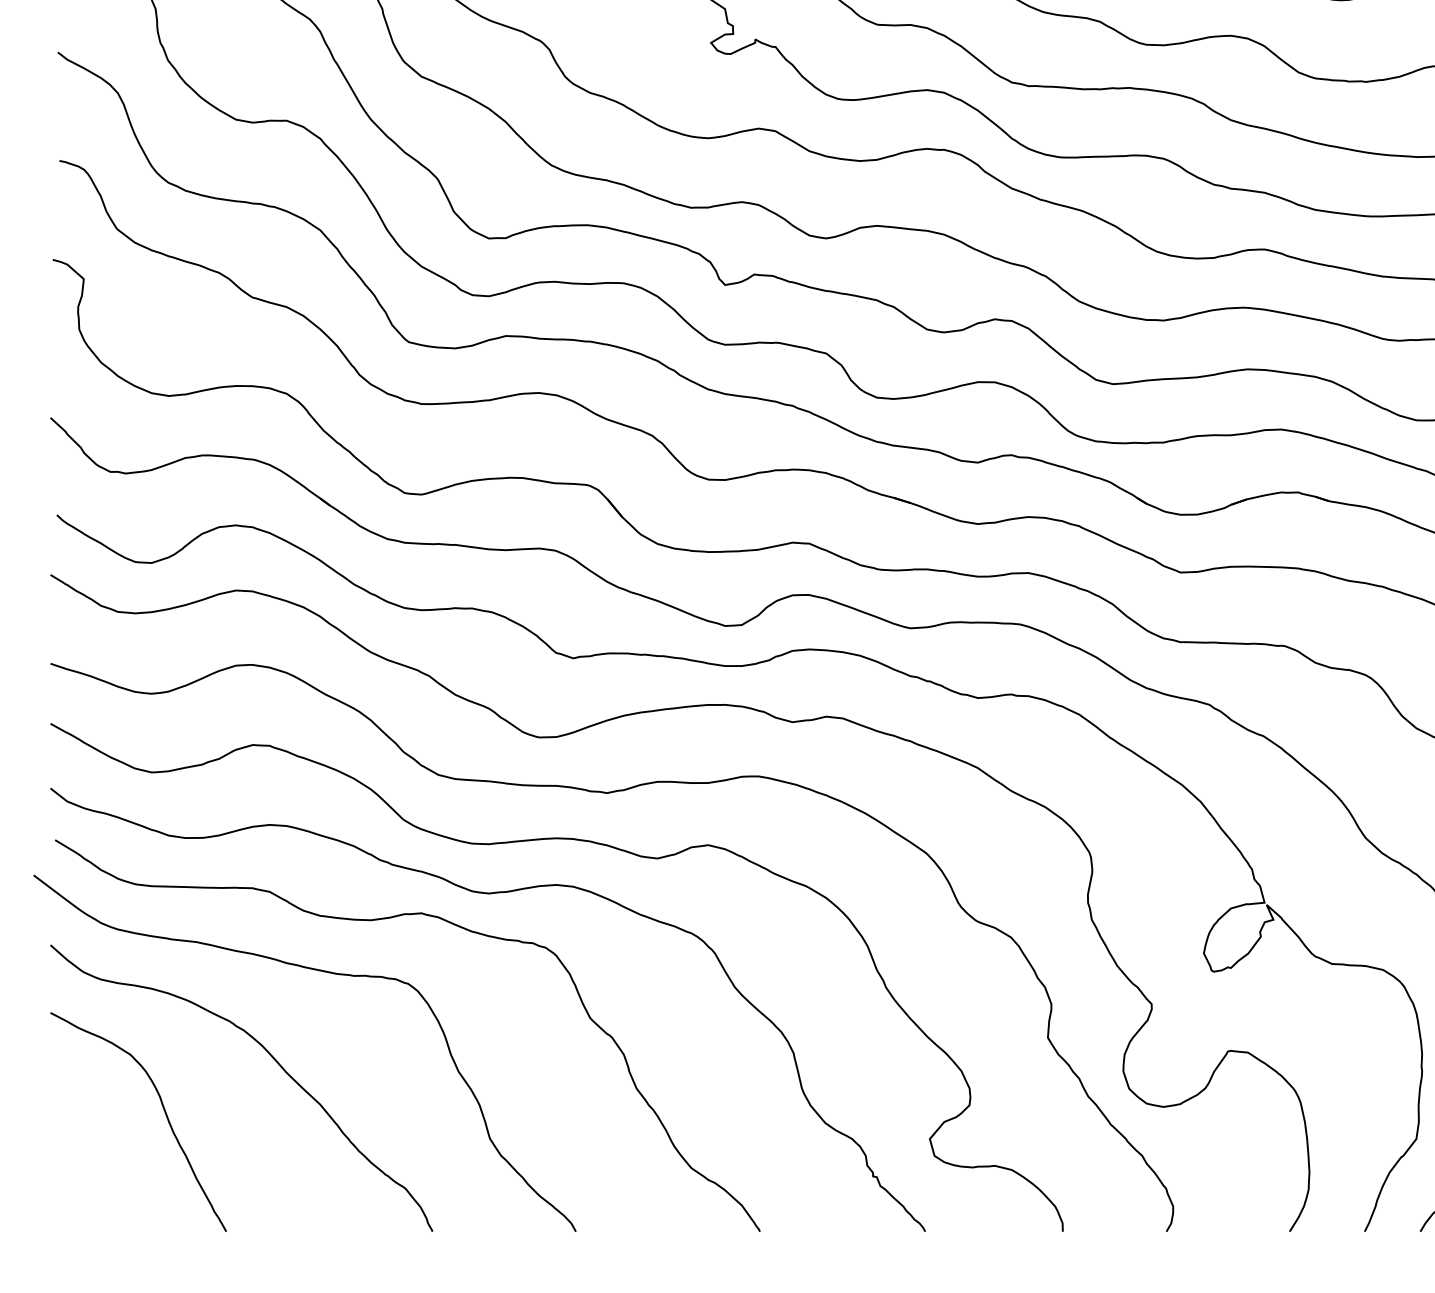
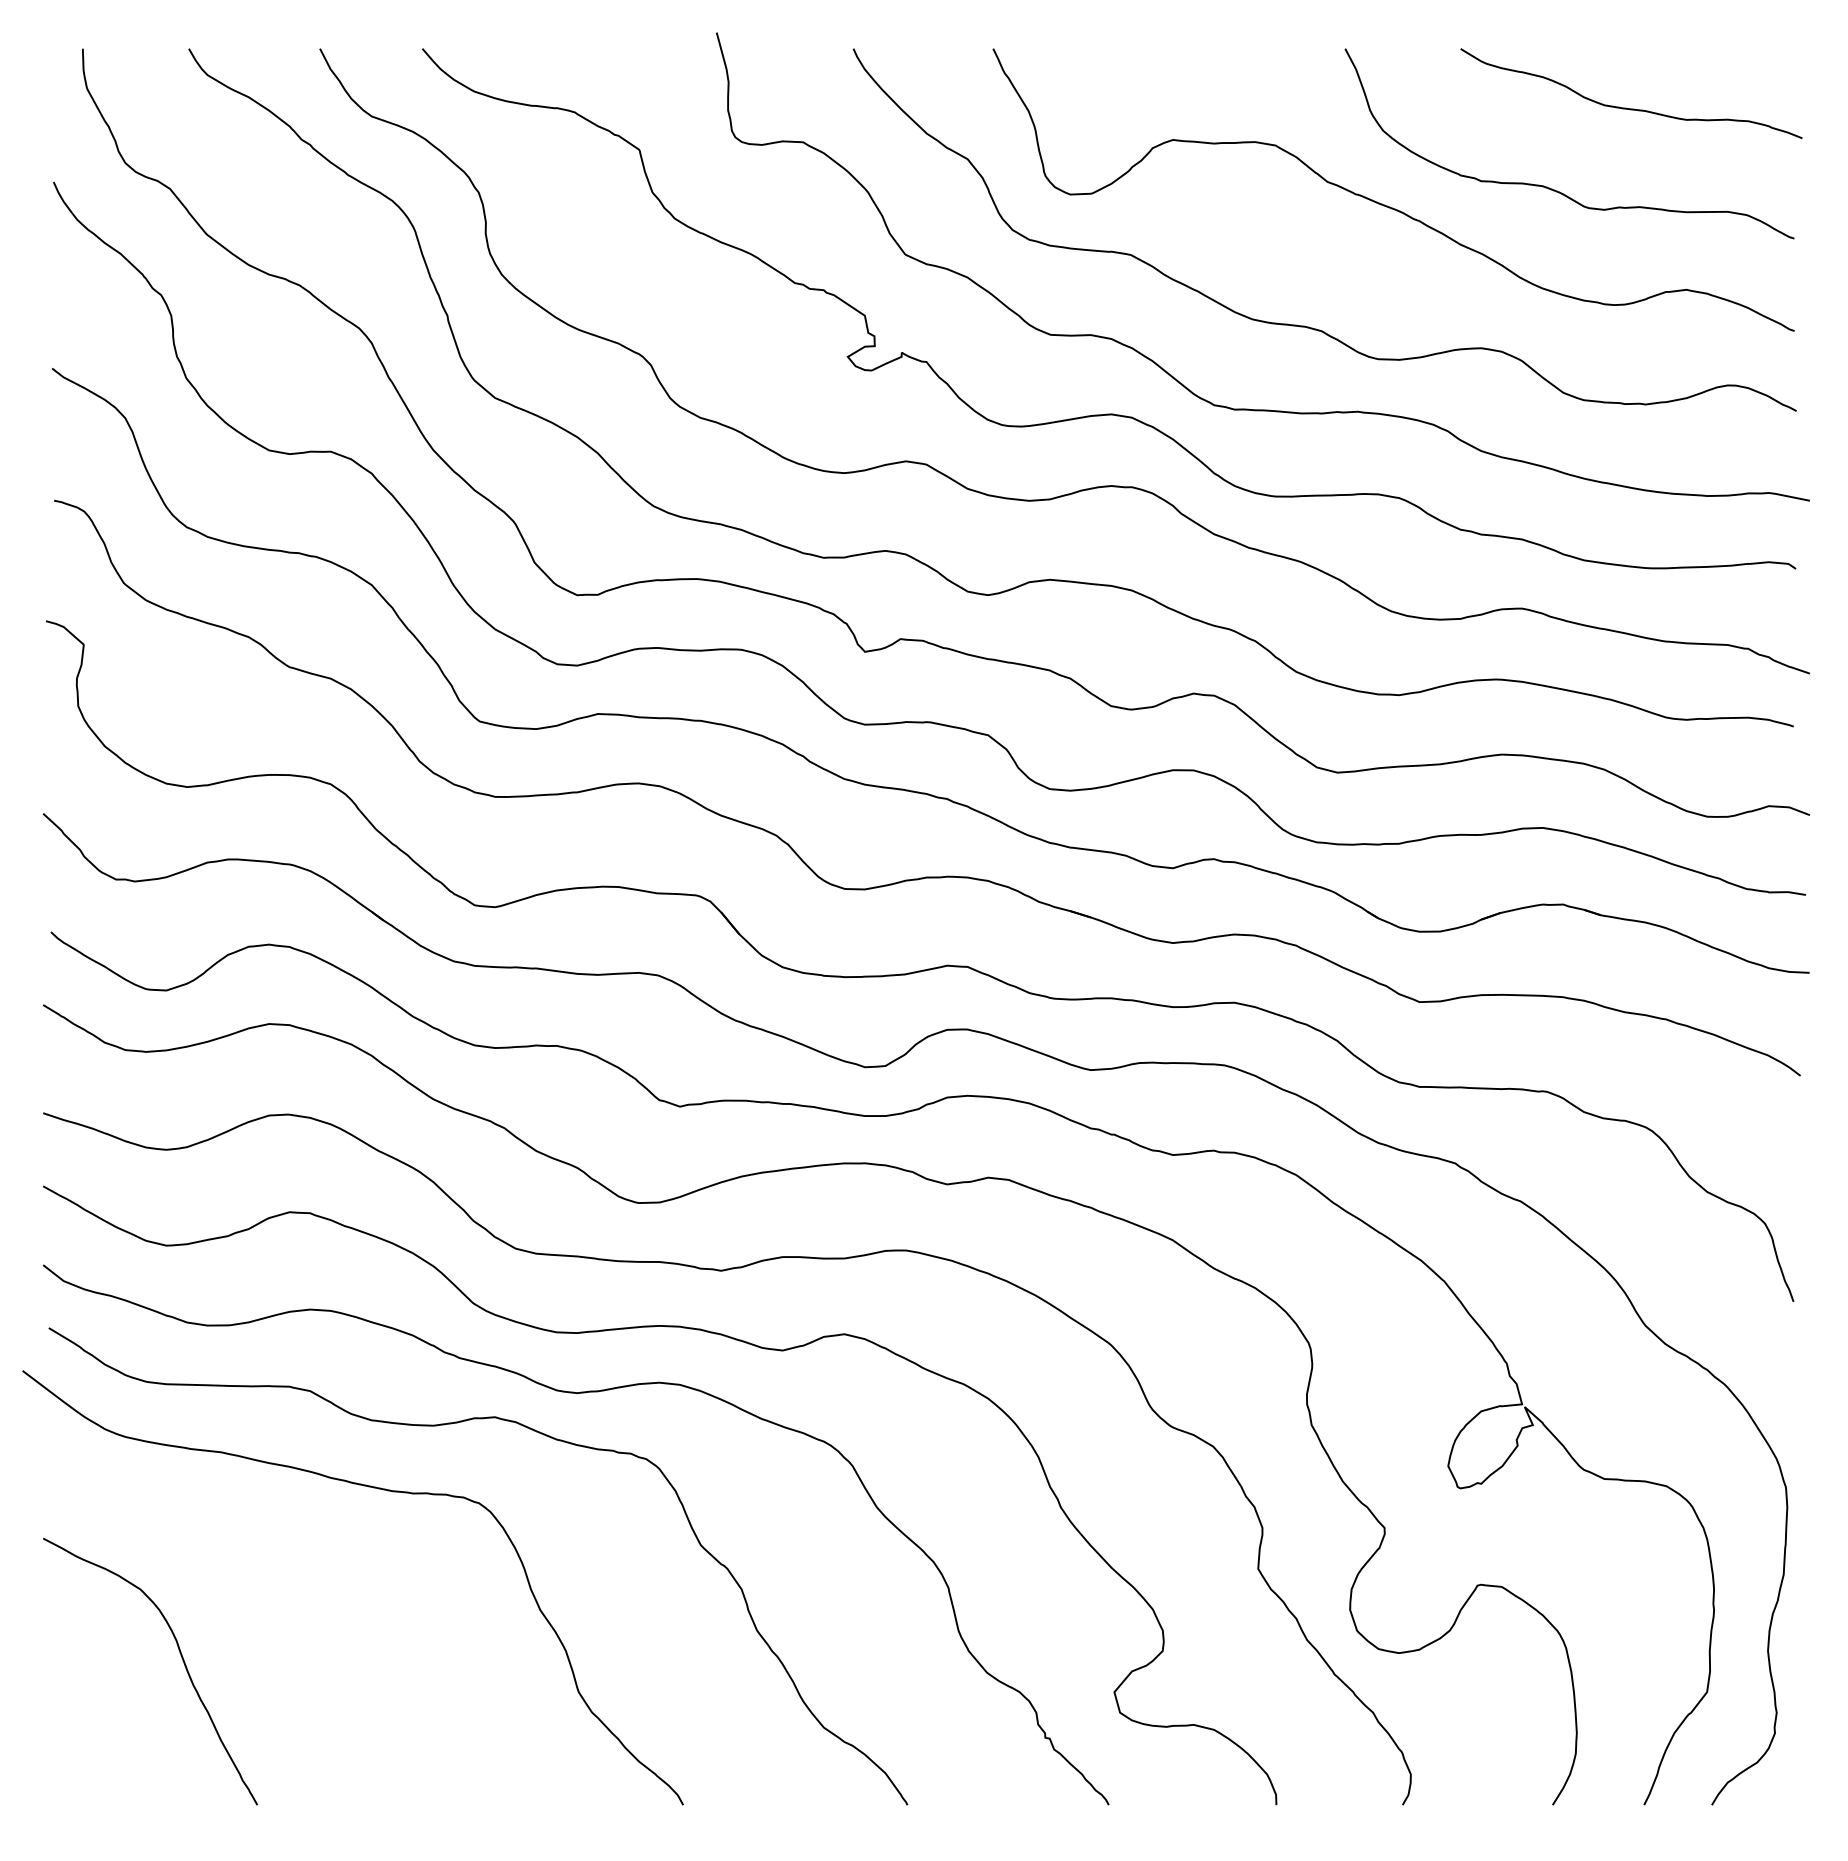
curve: (271, 1057) -> (312, 1592), removed

